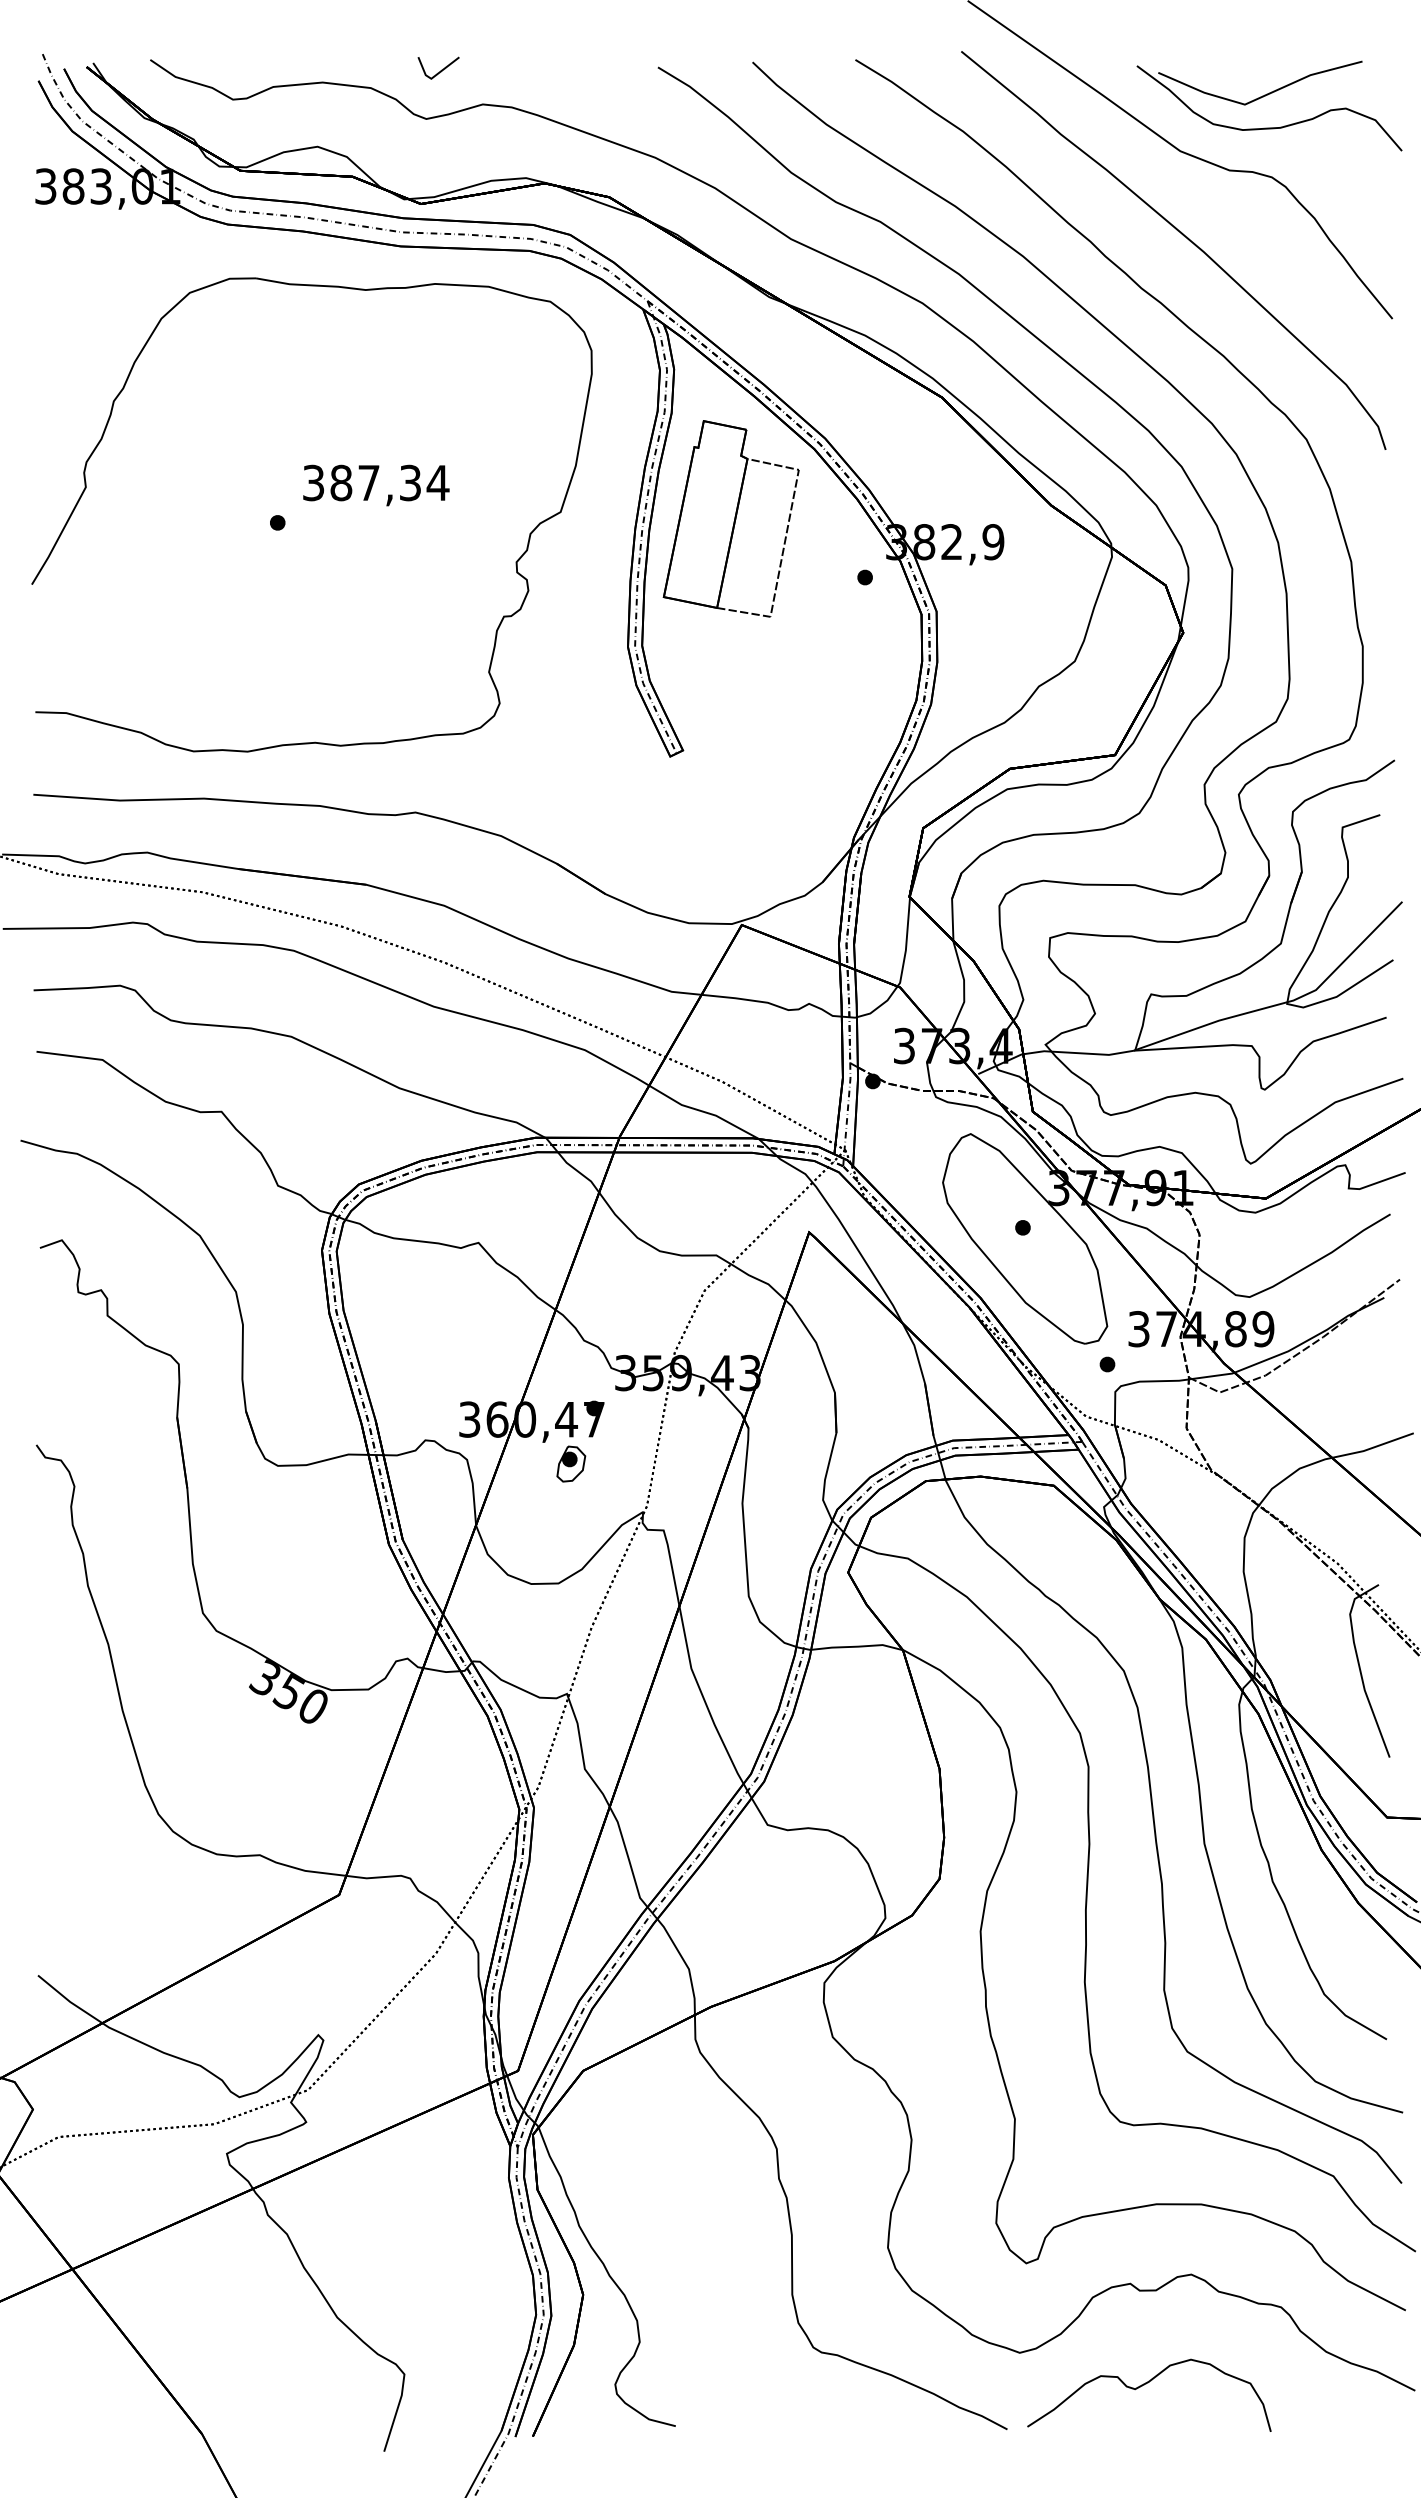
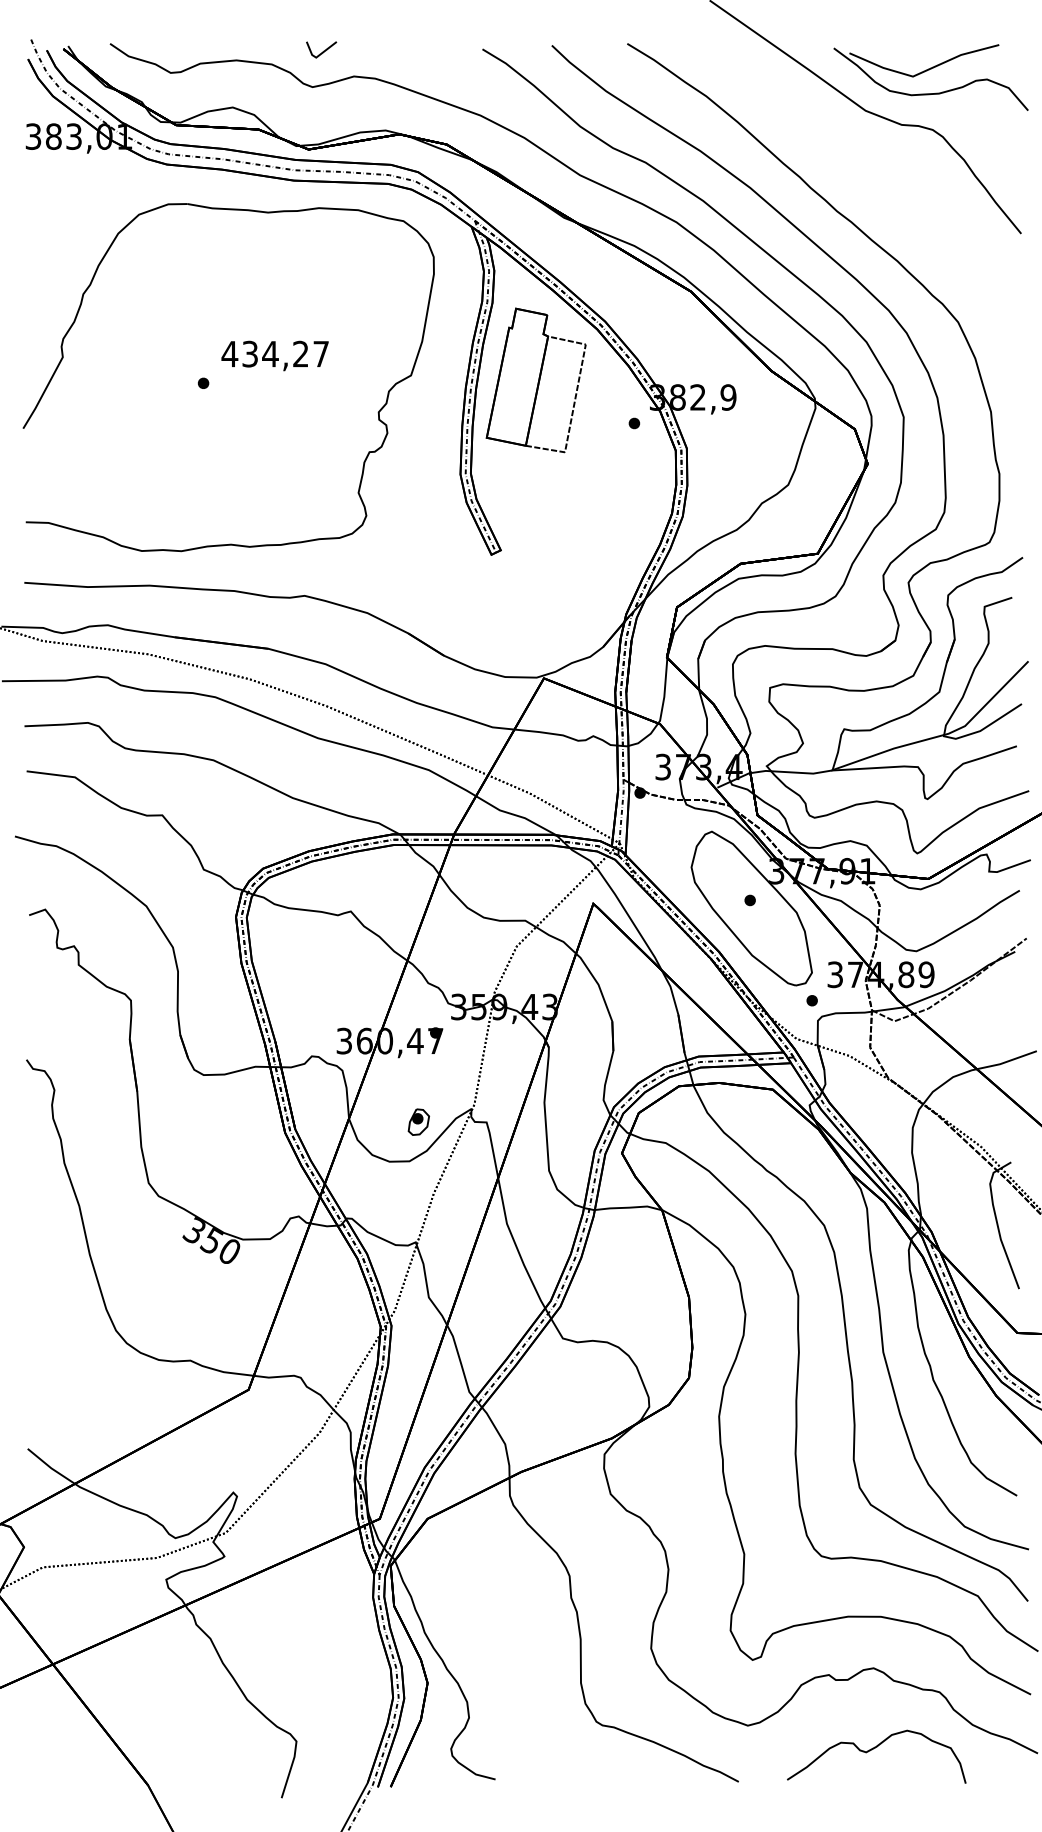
curve: (1183, 236) -> (867, 173), removed
text: (375, 482) -> (275, 353), 387,34 -> 434,27
part: (571, 1463) -> (419, 1121), moved
curve: (1144, 2385) -> (873, 1749), moved

